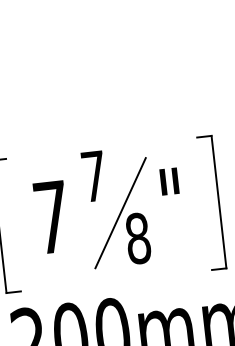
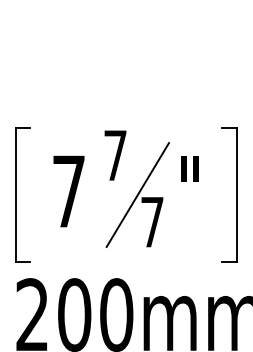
text: (138, 238) -> (152, 222), 8 -> 7

